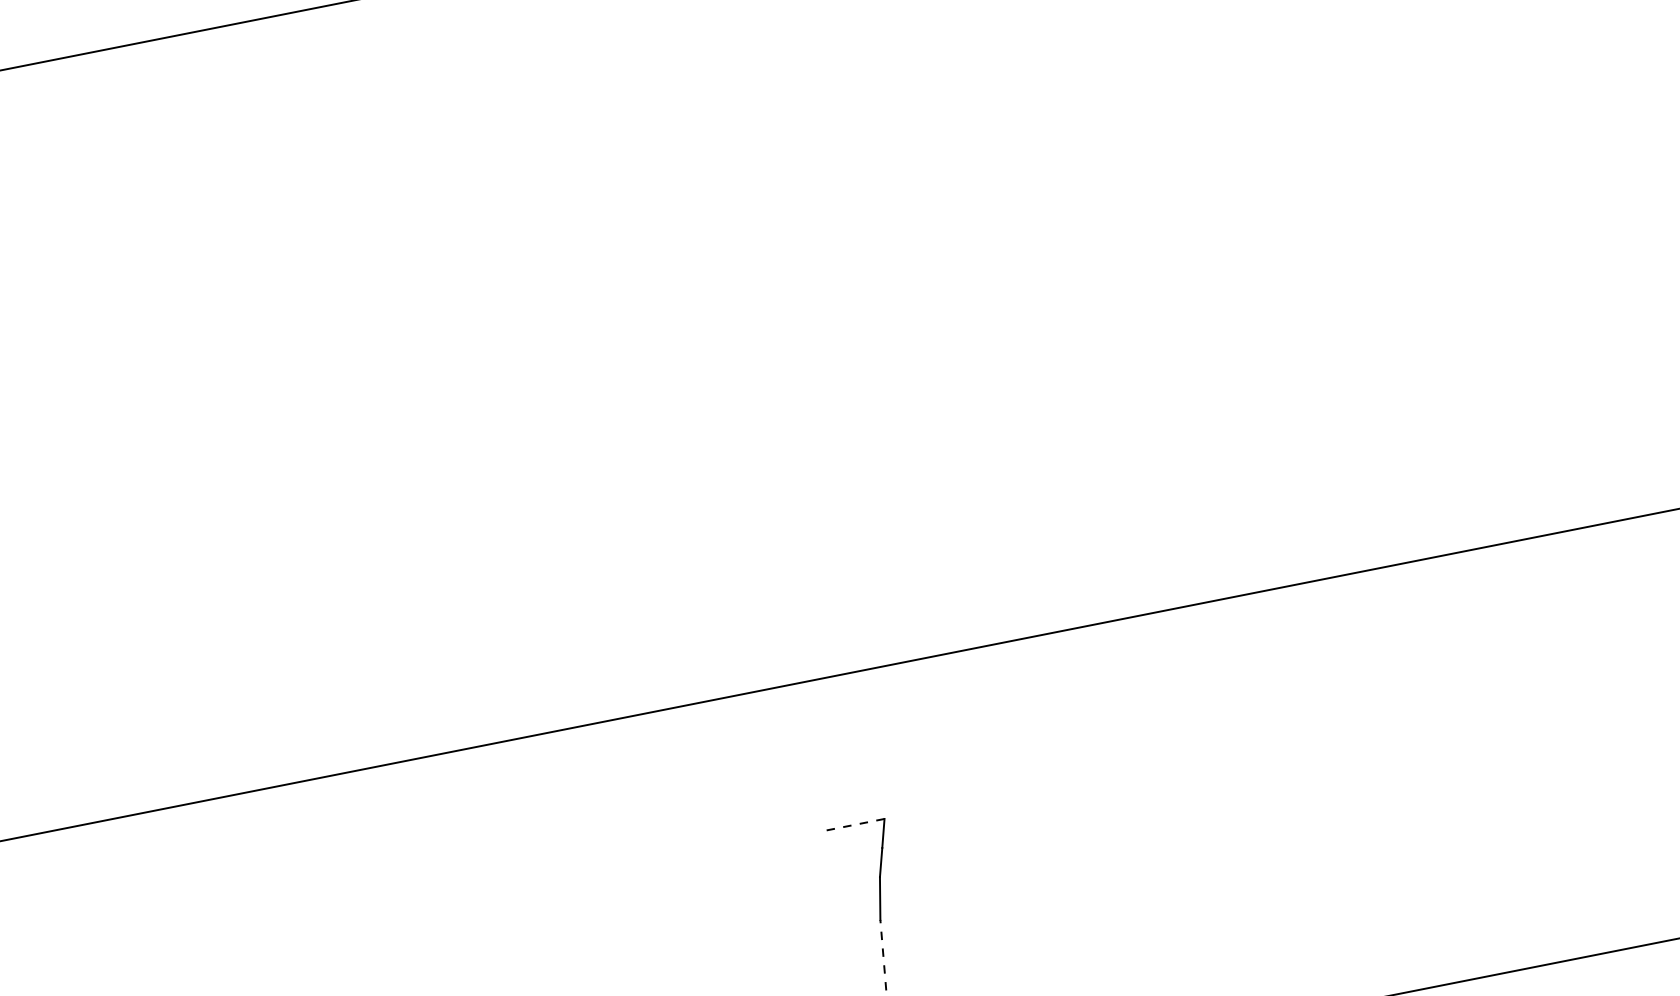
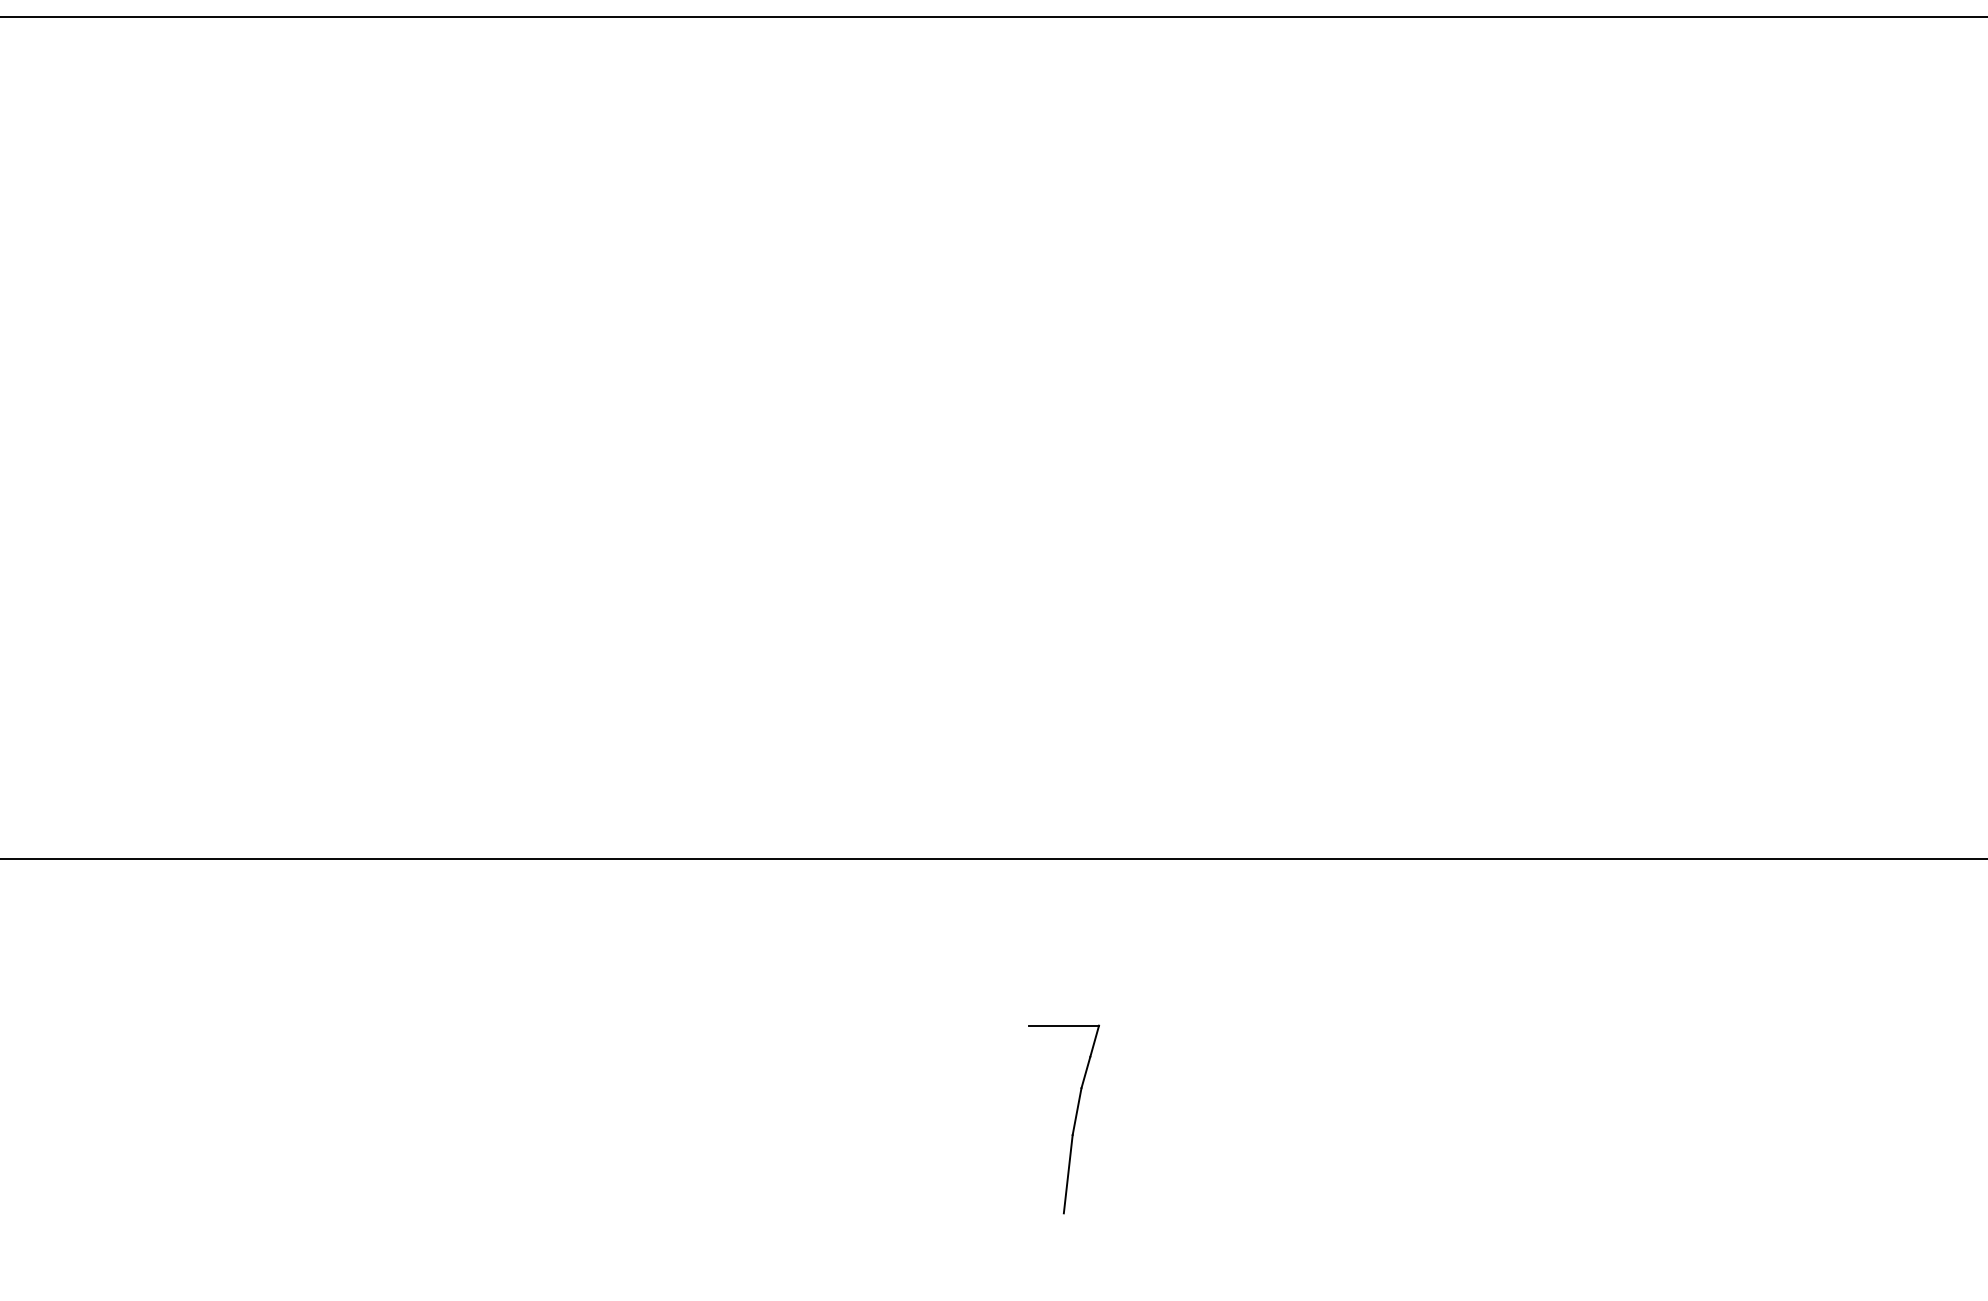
line: (853, 825) -> (1063, 1025), dashed -> solid
line: (883, 954) -> (1068, 1173), dashed -> solid

